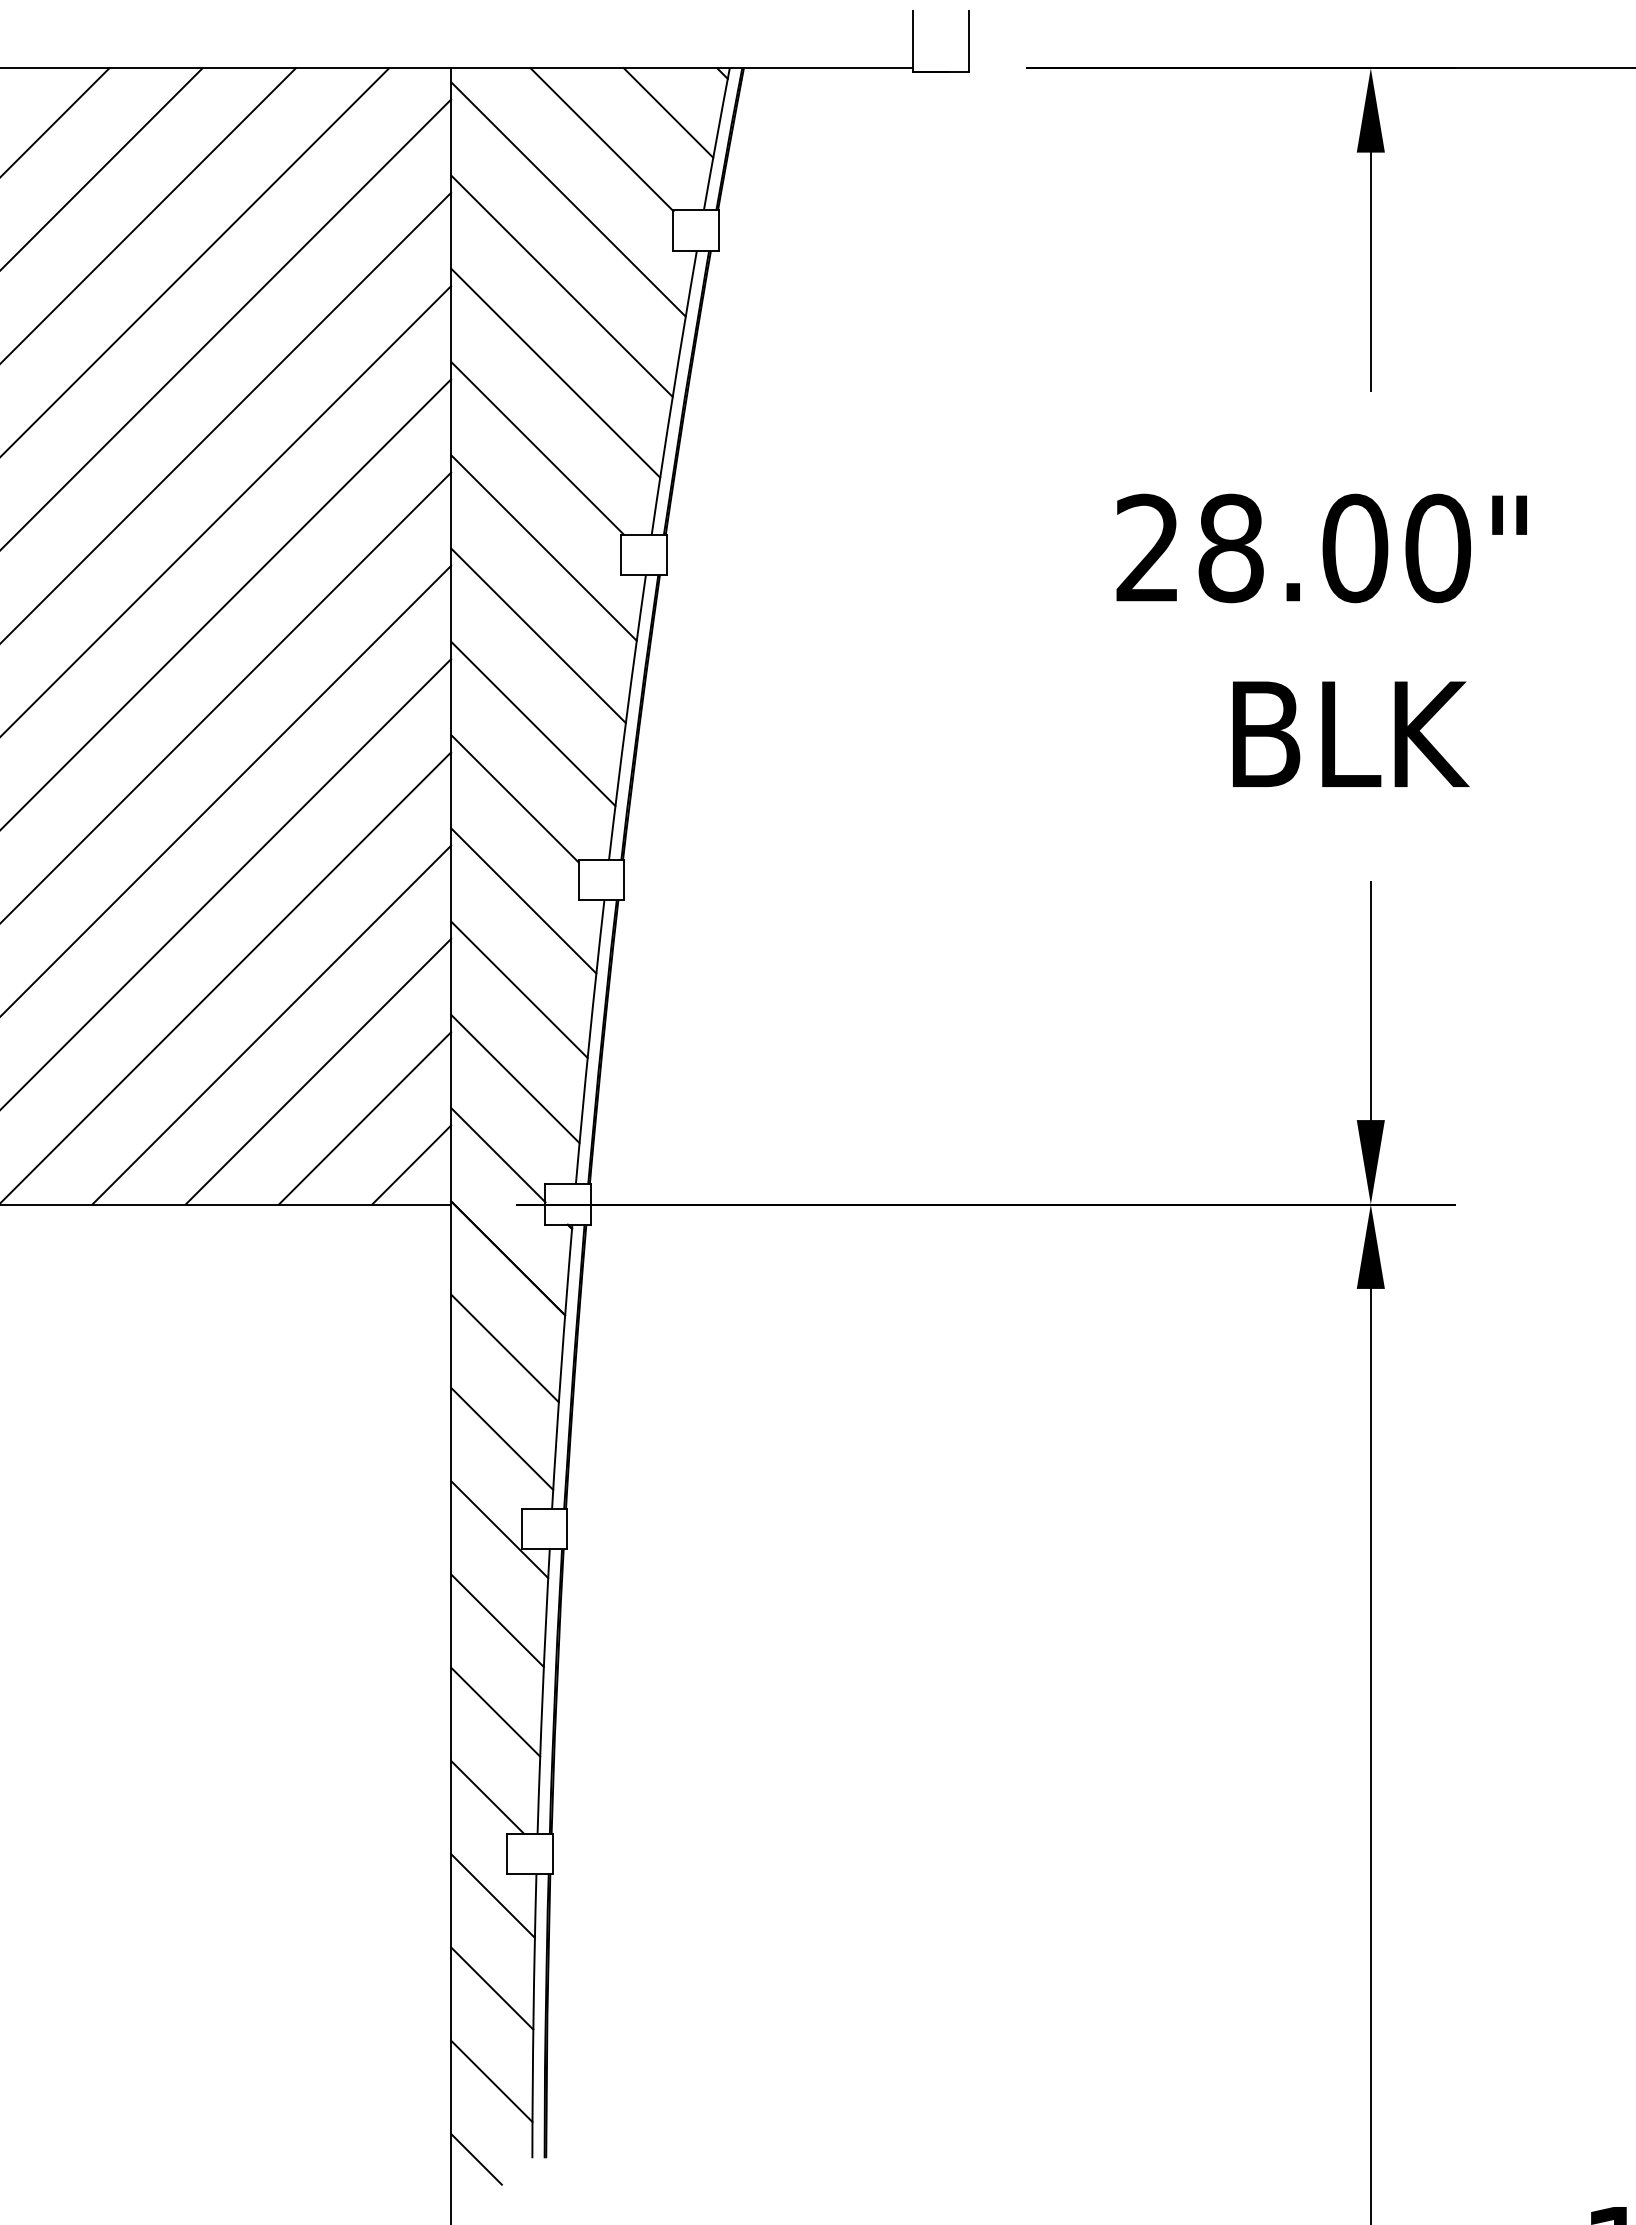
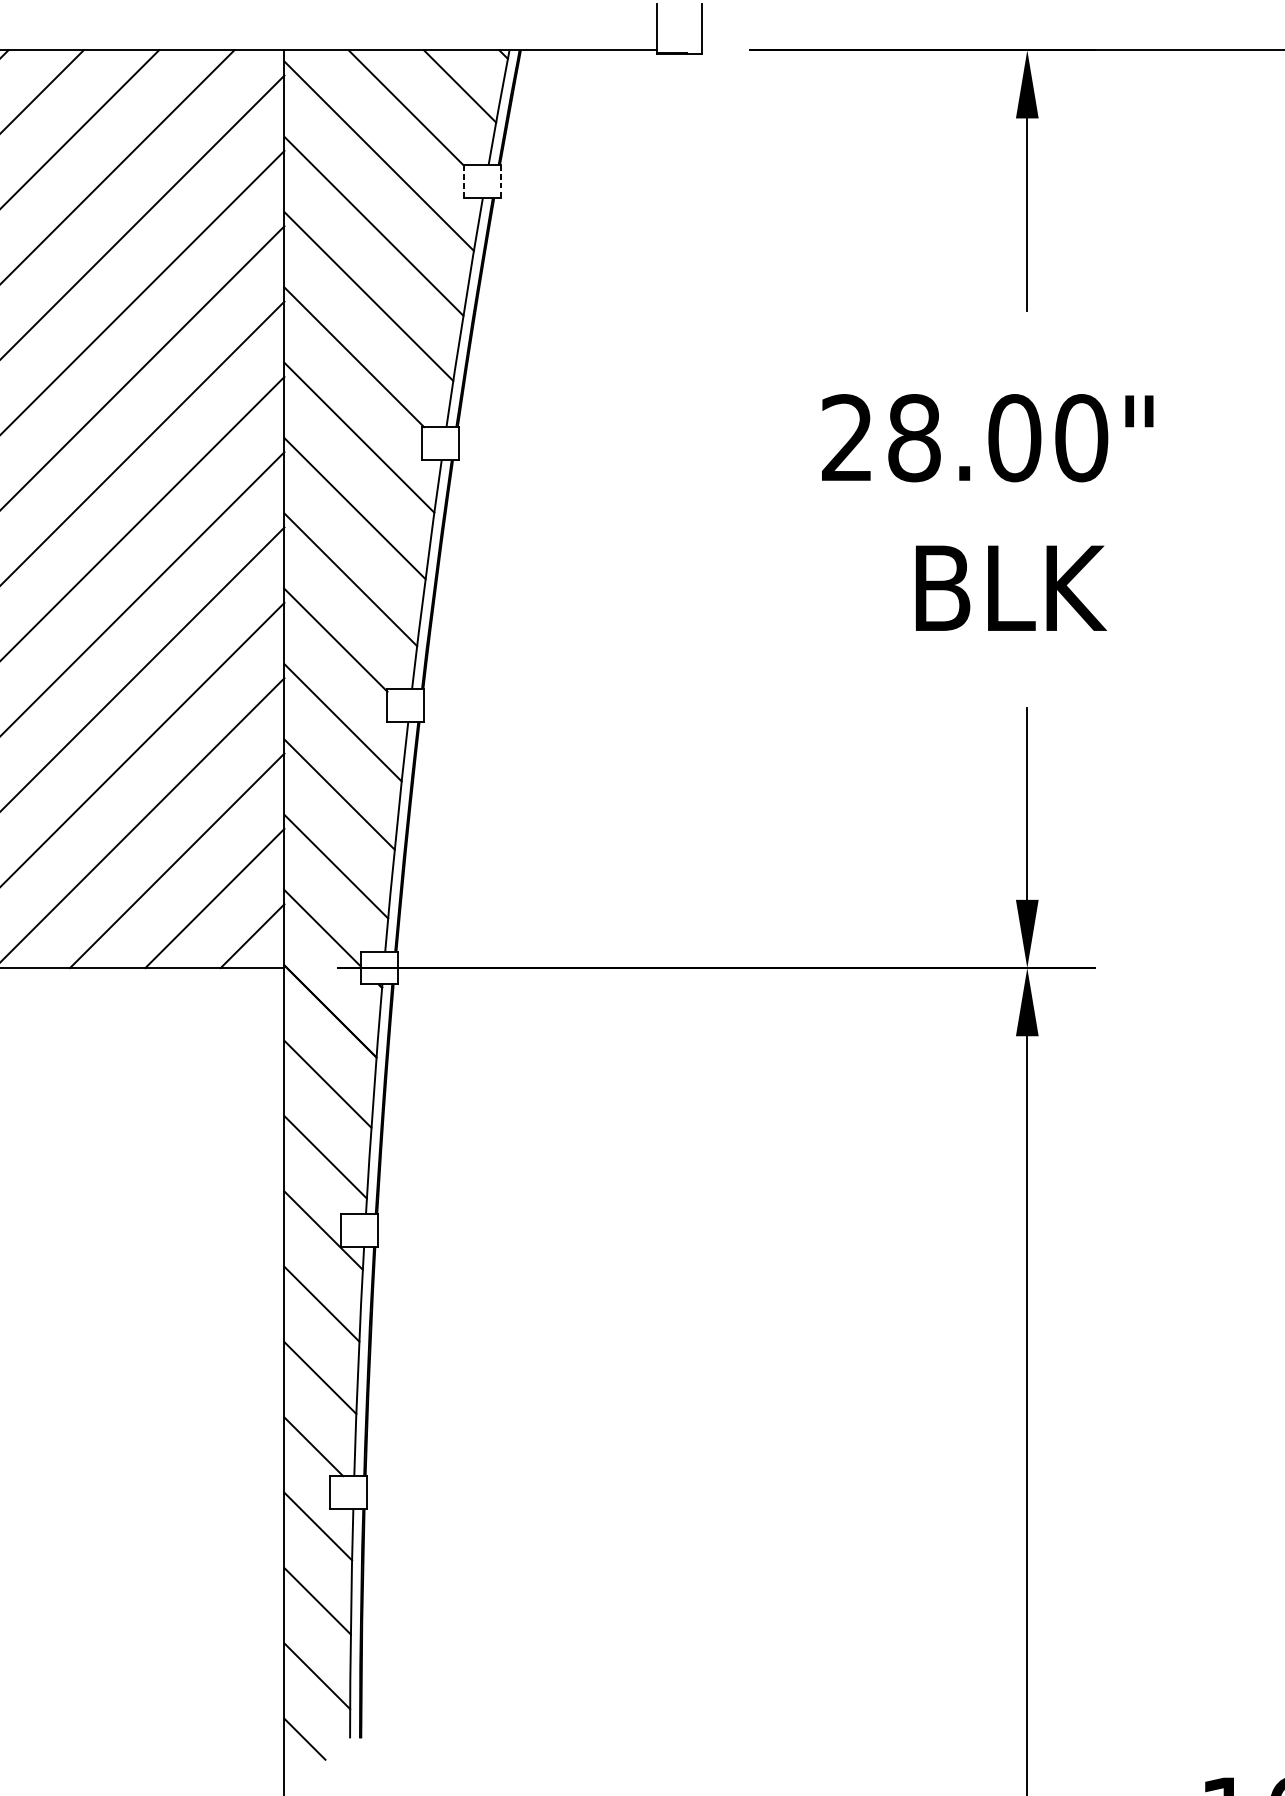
line: (673, 230) -> (464, 181), solid -> dashed
line: (719, 230) -> (501, 181), solid -> dashed

